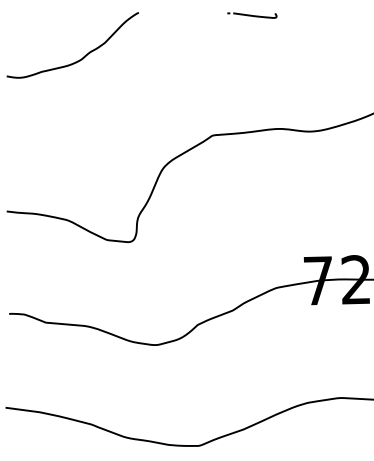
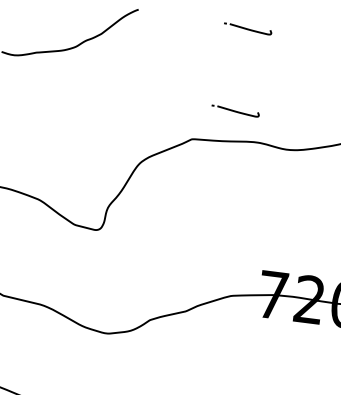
part: (252, 100) -> (235, 111), added

